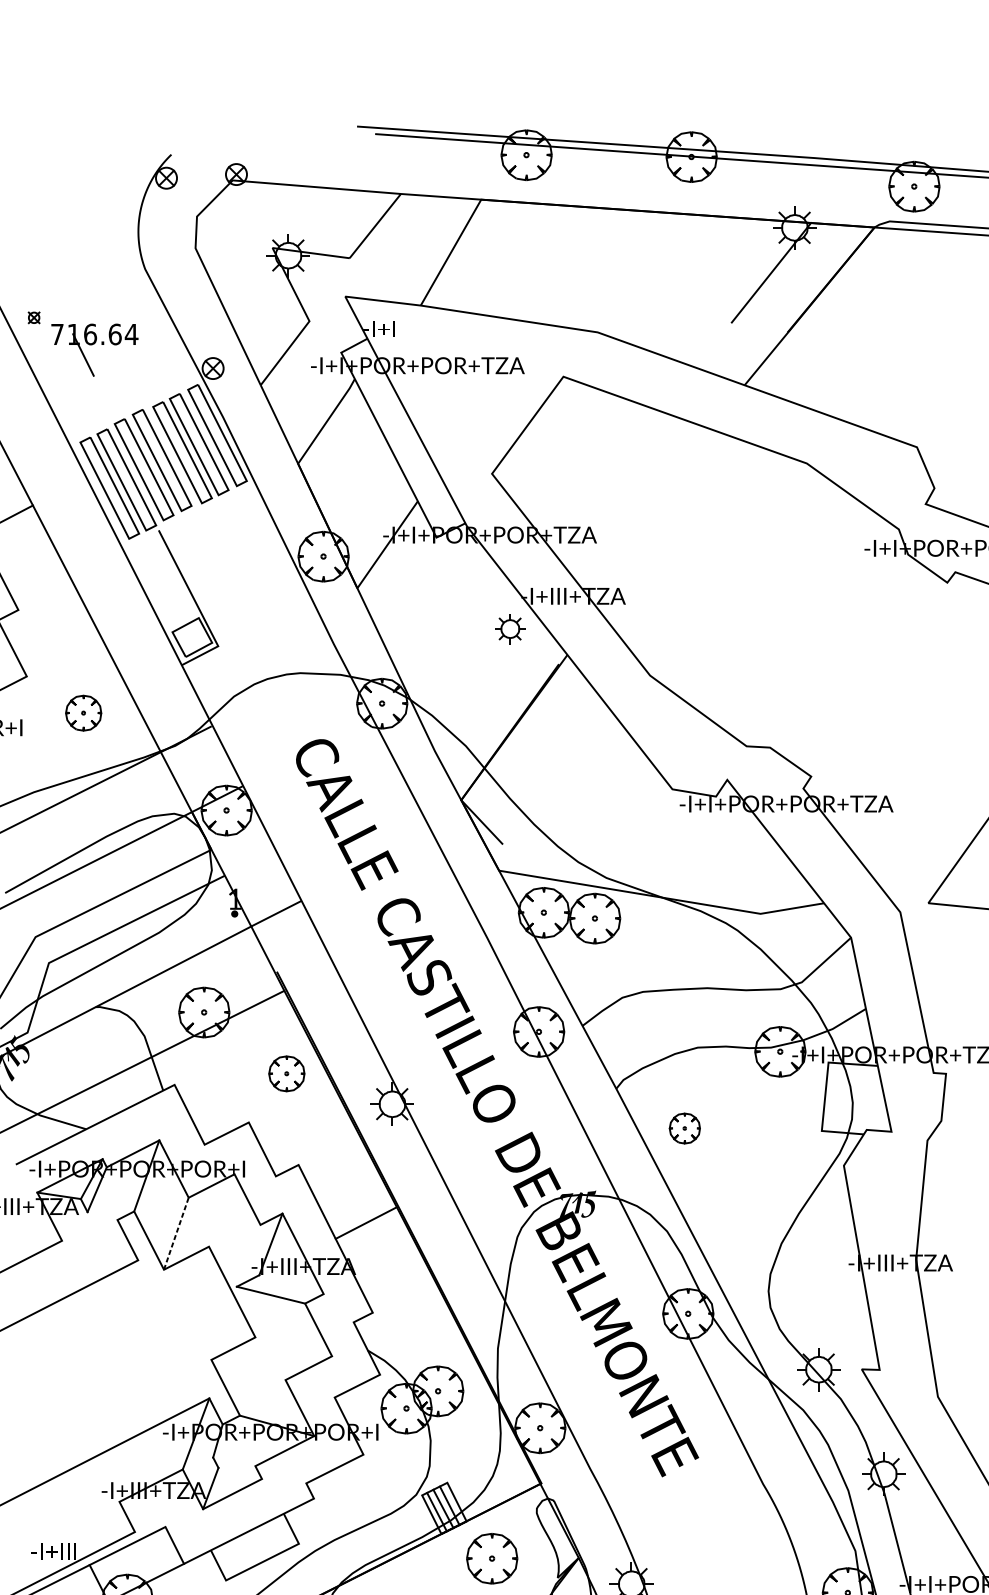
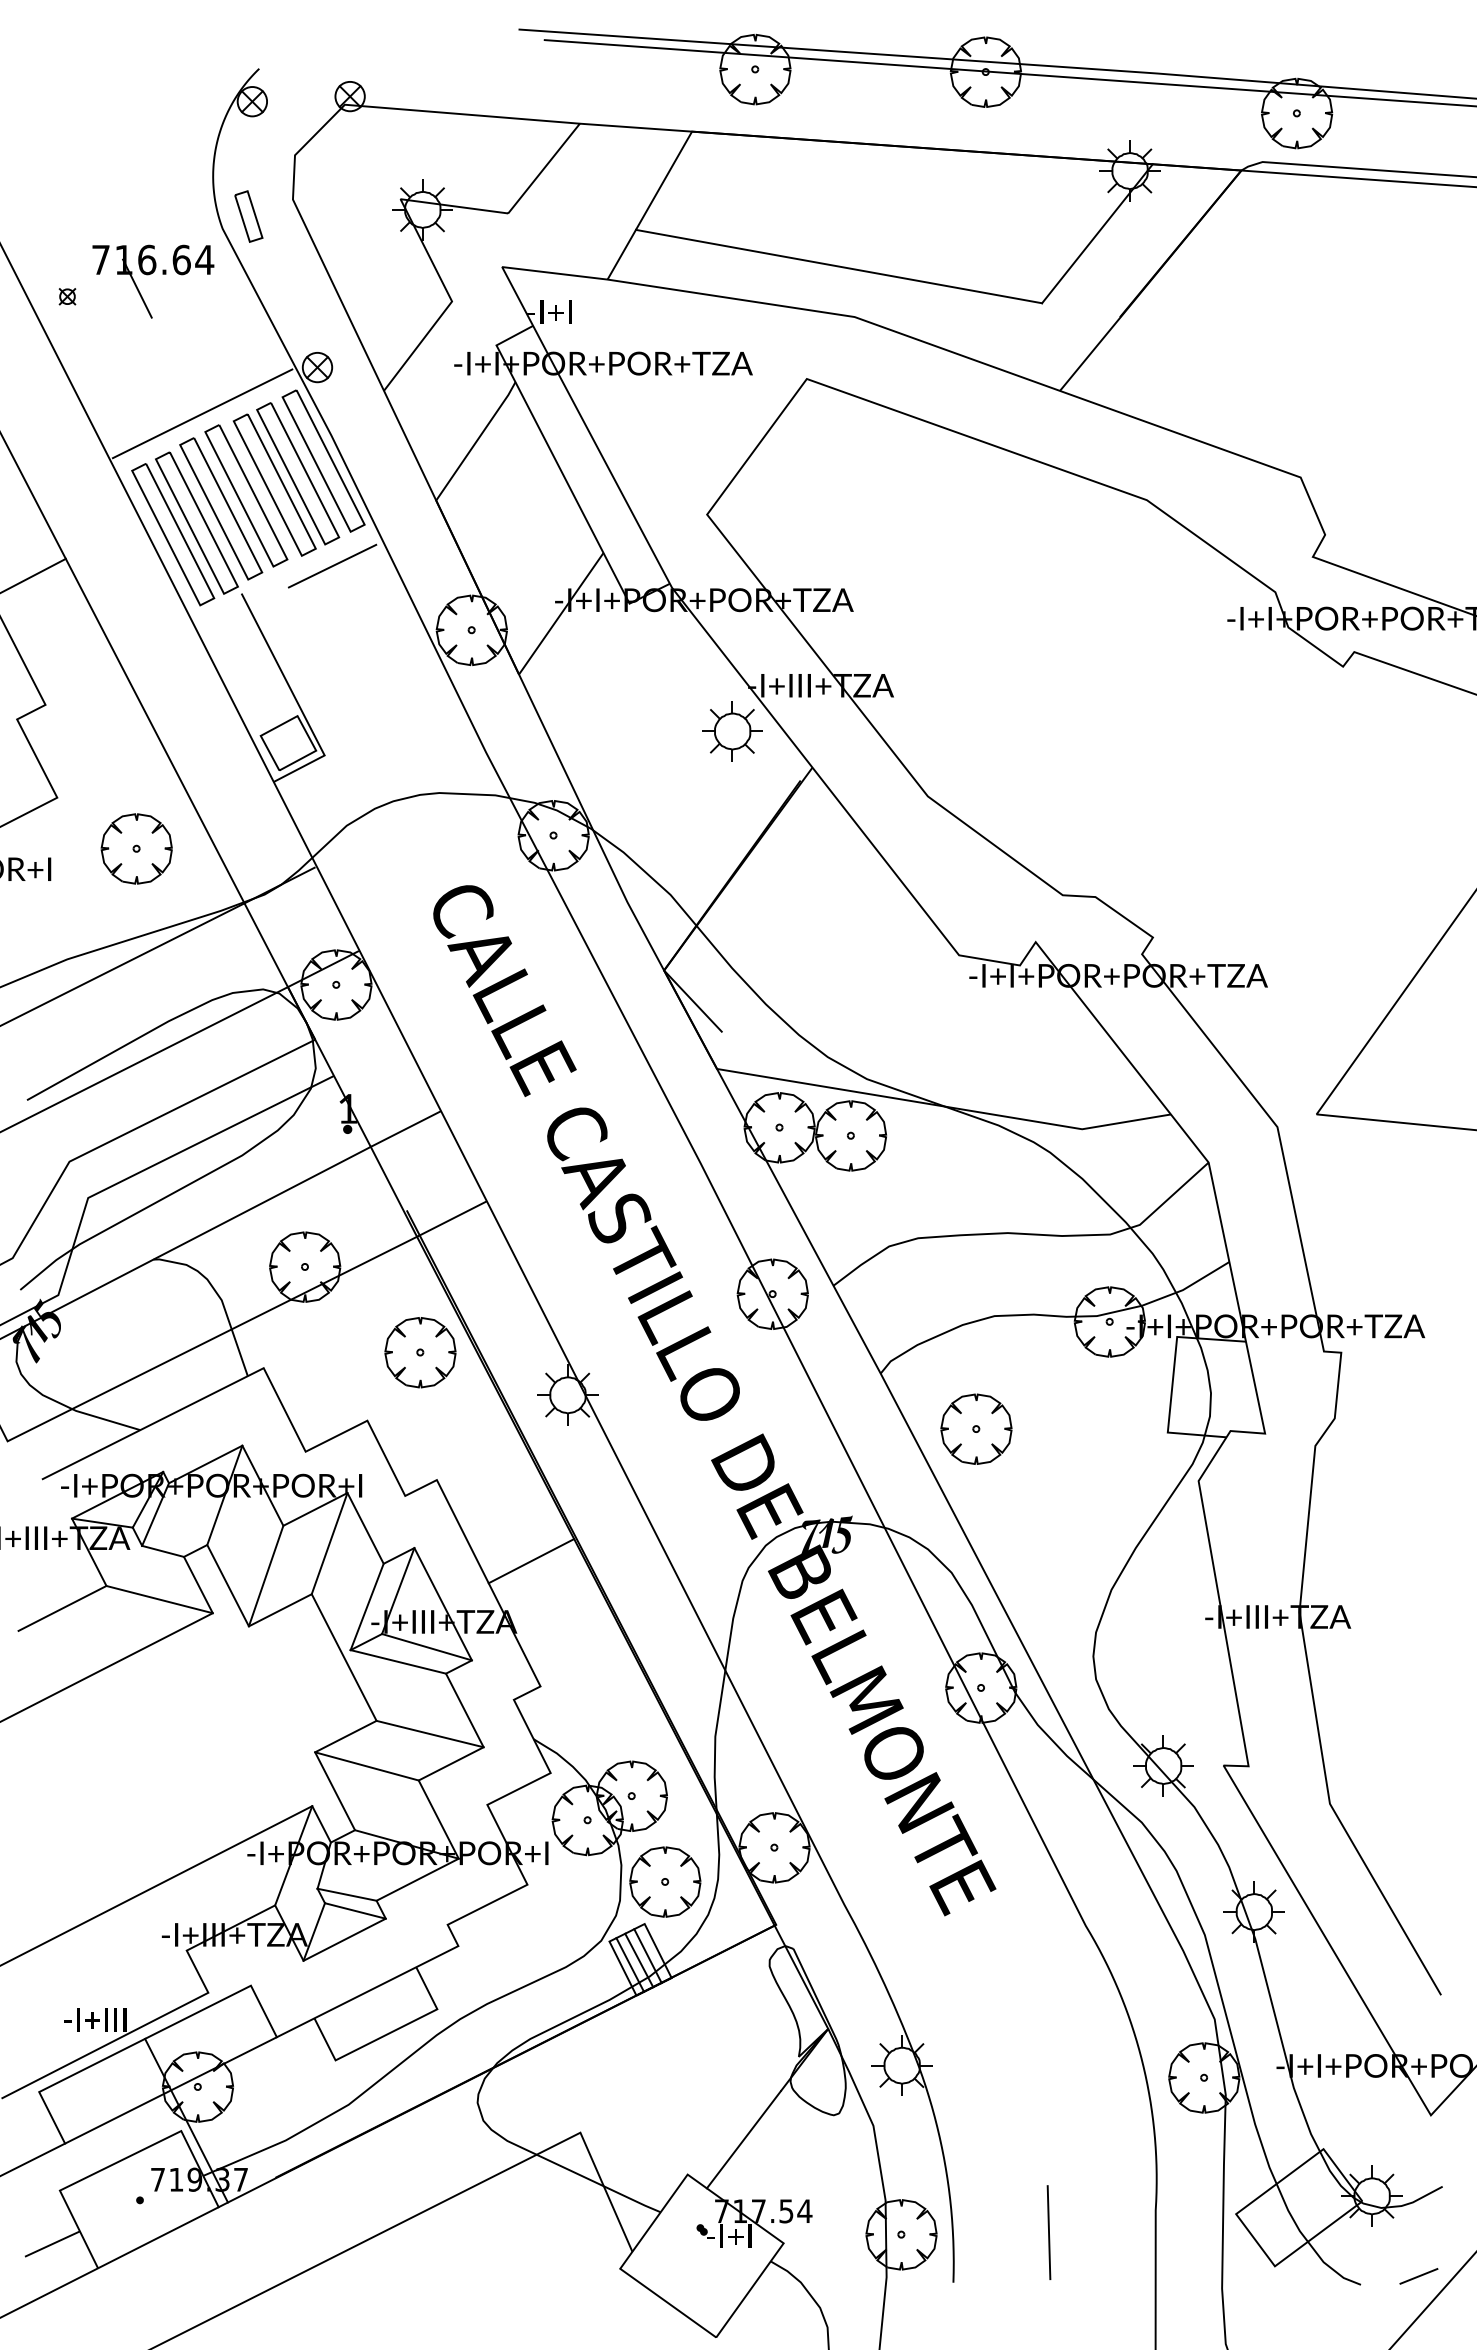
part: (163, 260) -> (248, 216), added
line: (586, 296) -> (838, 266), added
part: (93, 344) -> (151, 274), moved
line: (130, 401) -> (202, 413), added
line: (223, 510) -> (332, 565), added
part: (510, 629) -> (732, 731), size x1.43
part: (83, 712) -> (136, 848), size x1.43
line: (309, 977) -> (451, 1218), added
part: (286, 1073) -> (420, 1352), size x1.43
part: (684, 1128) -> (976, 1428), size x1.67
line: (221, 1210) -> (329, 1543), added
line: (102, 1215) -> (162, 1550), added
line: (176, 1233) -> (266, 1575), dashed -> solid
line: (100, 1250) -> (159, 1599), added
line: (248, 1255) -> (366, 1606), added
line: (291, 1284) -> (426, 1647), added
line: (293, 1346) -> (429, 1733), added
line: (248, 1370) -> (366, 1766), added
line: (233, 1461) -> (346, 1894), added
line: (239, 1473) -> (354, 1910), added
part: (492, 1558) -> (665, 1881), moved

